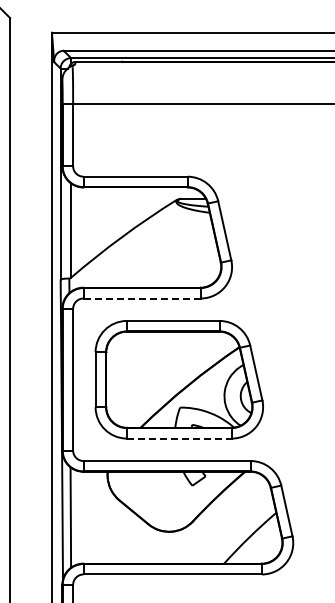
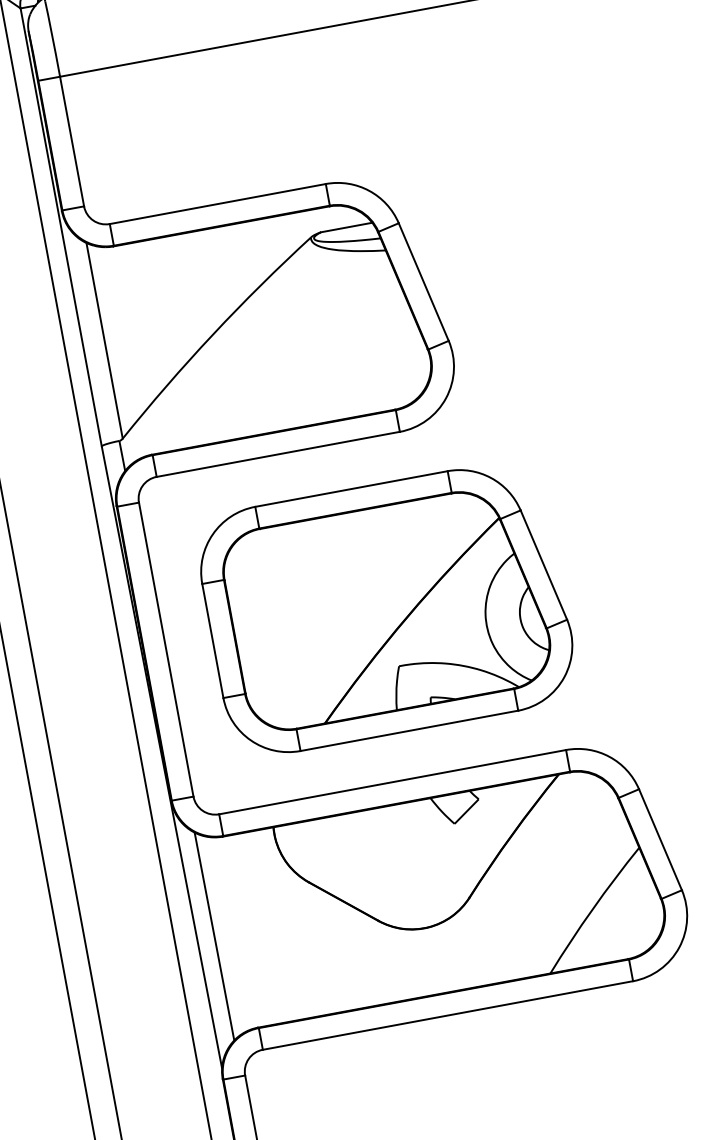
line: (142, 298) -> (278, 454), dashed -> solid
line: (179, 438) -> (409, 730), dashed -> solid

